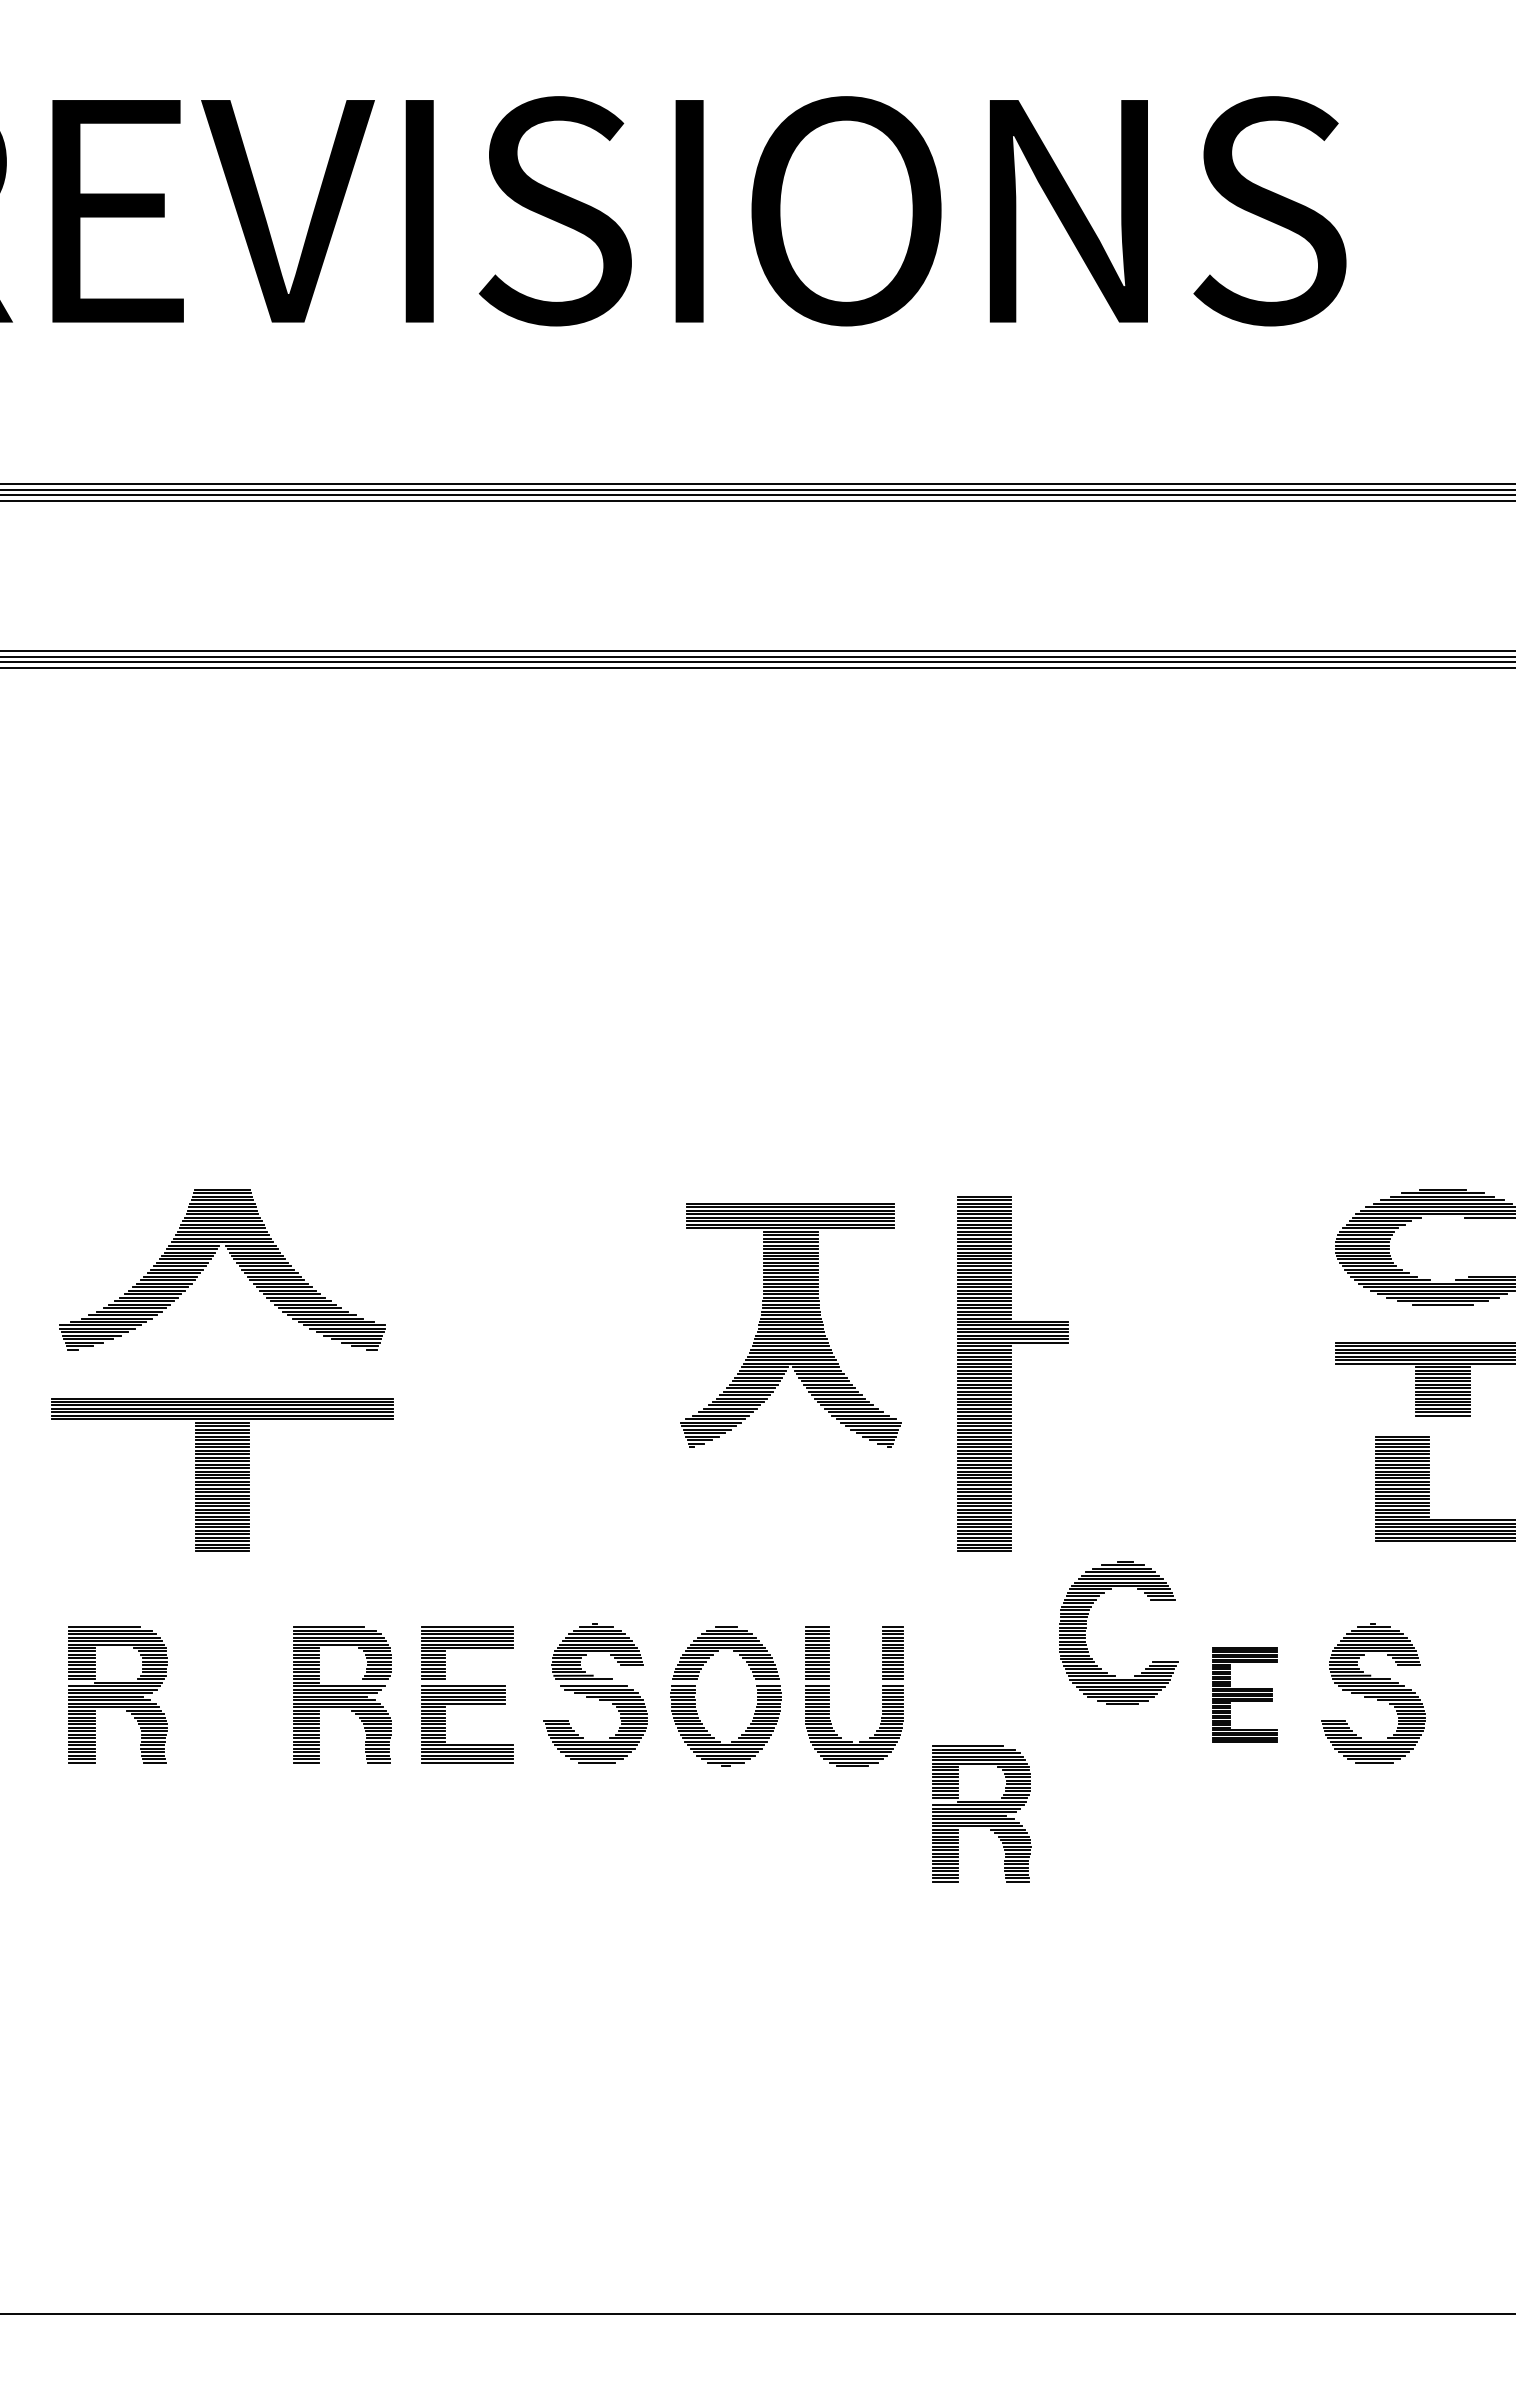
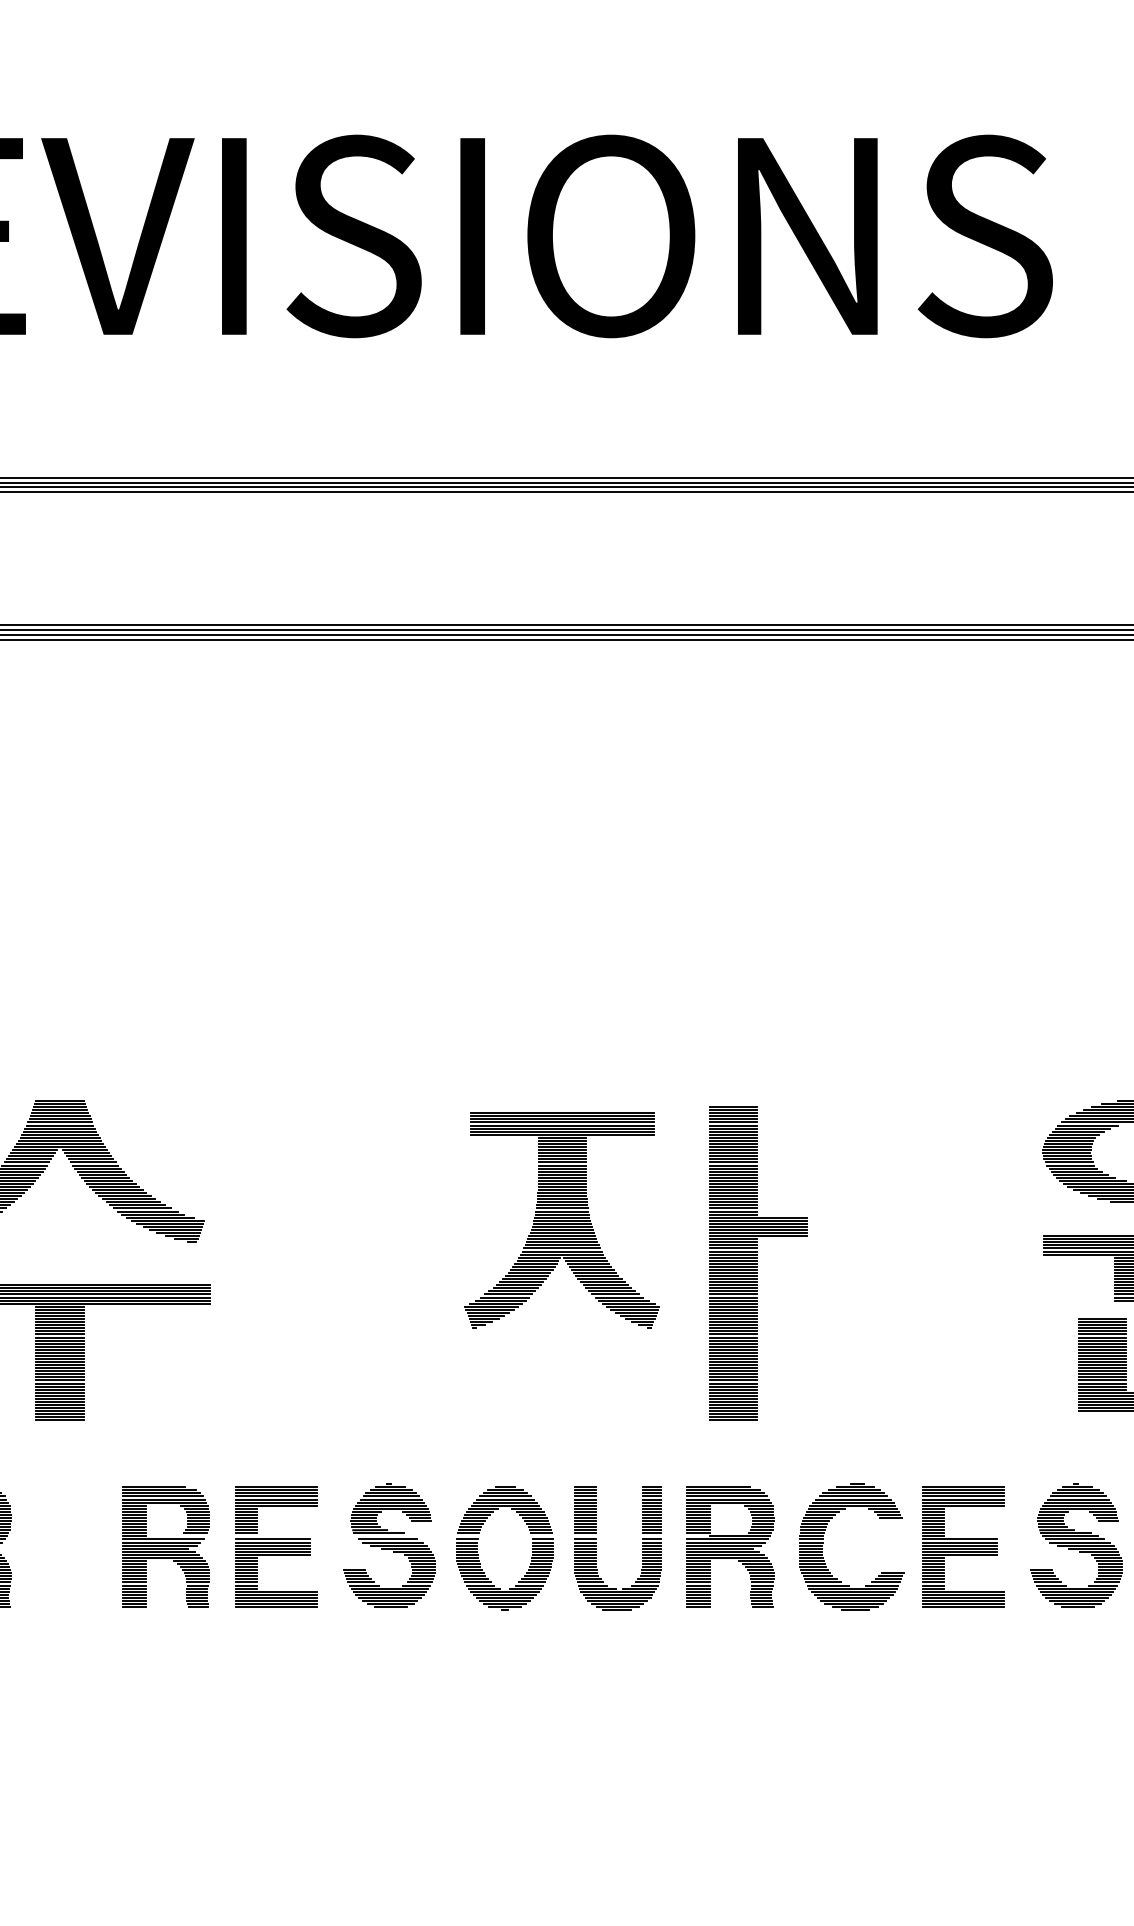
part: (1086, 1628) -> (823, 1543), moved
part: (1245, 1694) -> (963, 1546), size x1.43
part: (981, 1813) -> (730, 1546), moved

